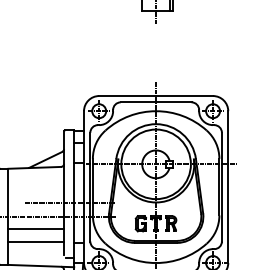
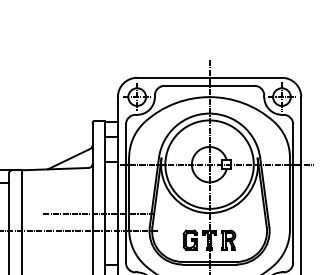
line: (36, 228) -> (57, 246), removed
line: (36, 241) -> (57, 262), removed

